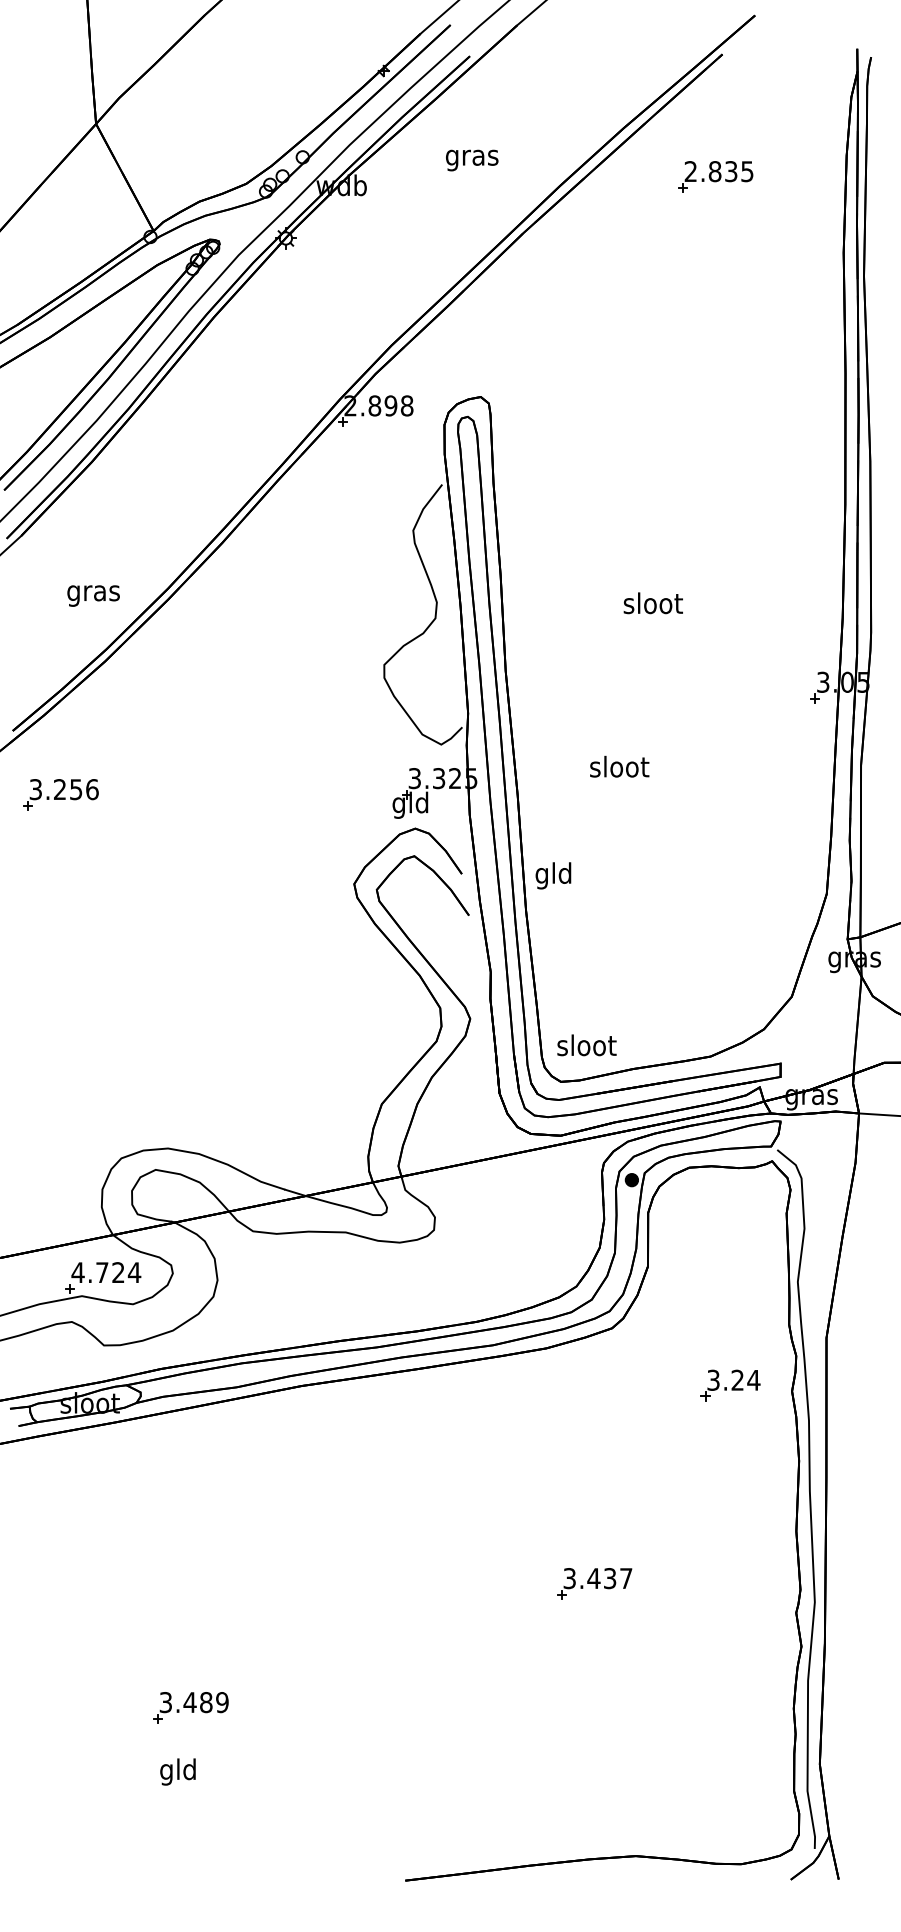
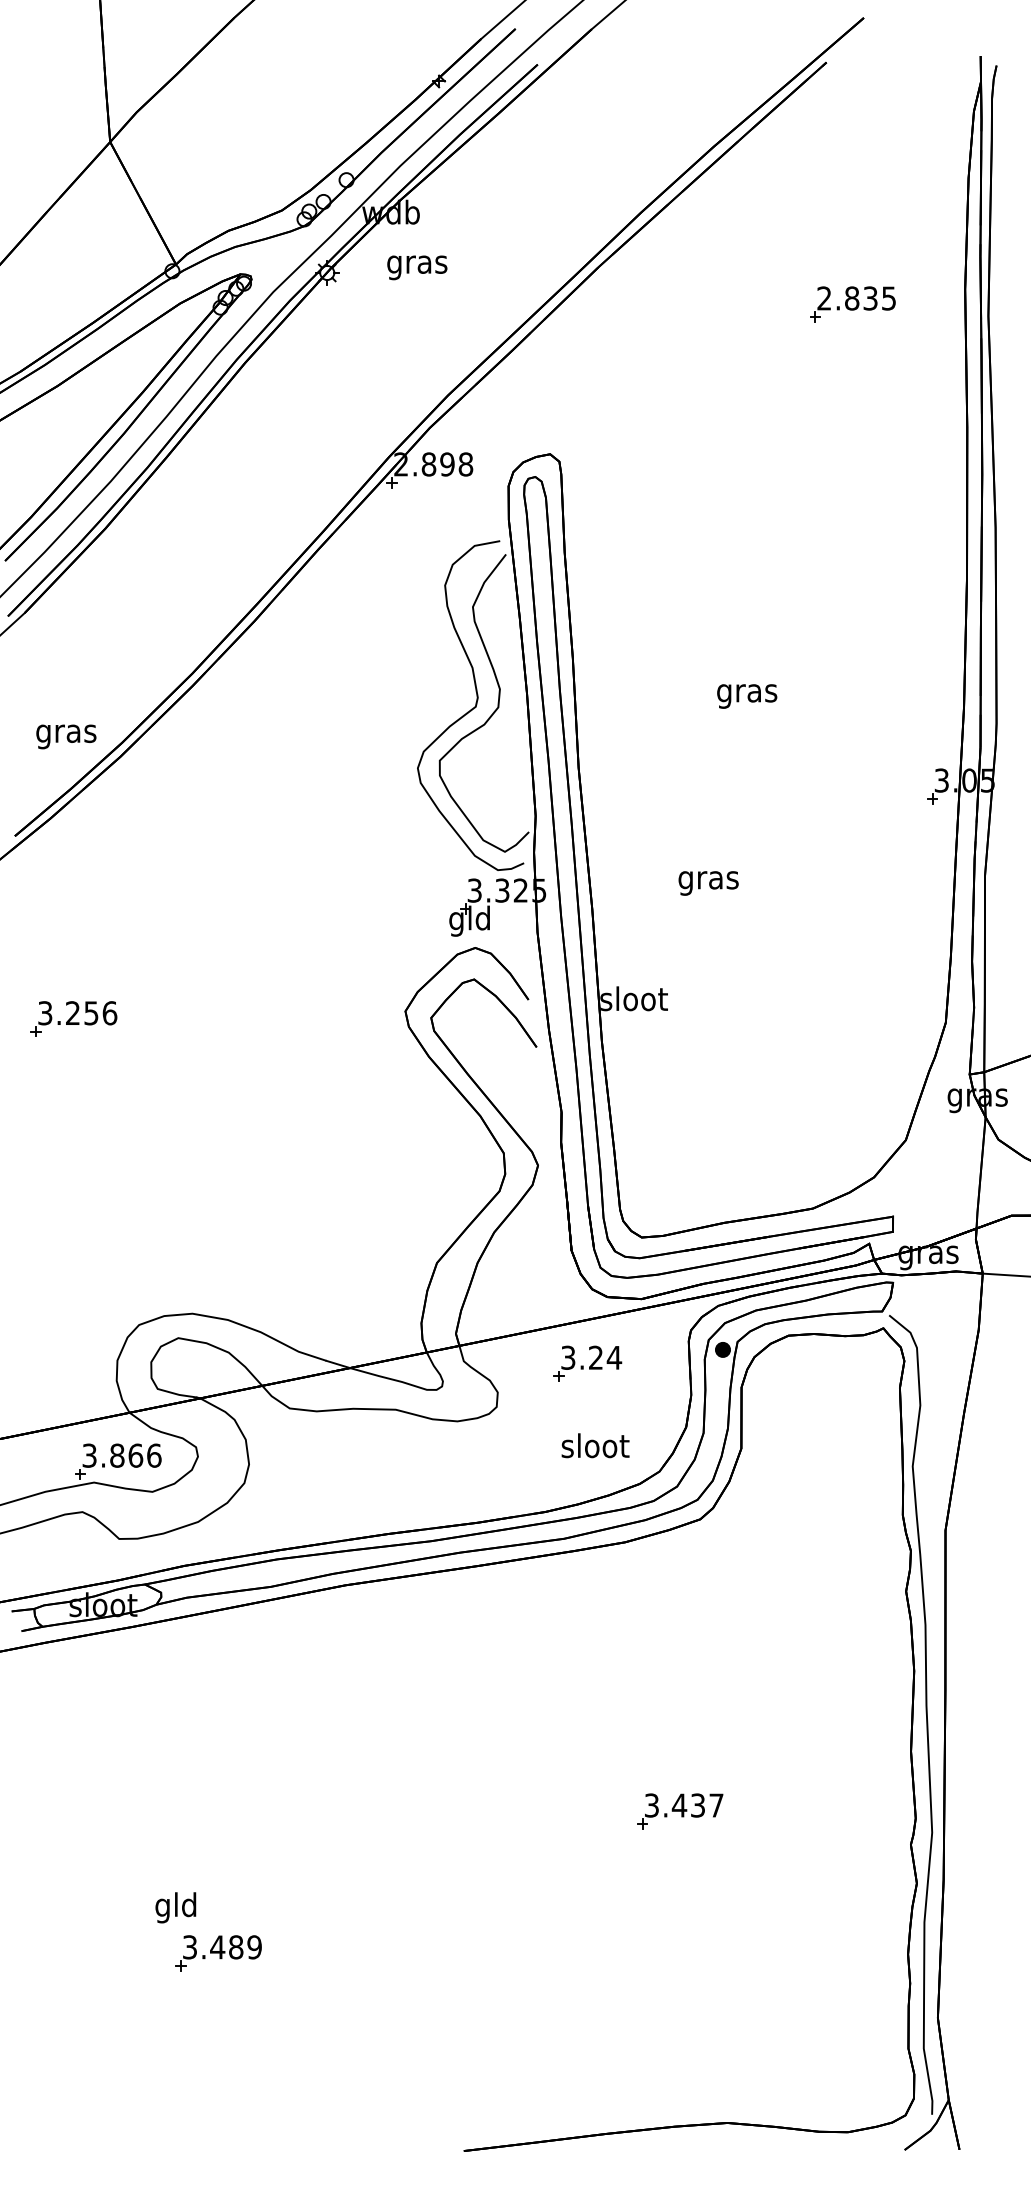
text: (472, 160) -> (417, 267), moved
part: (715, 176) -> (852, 304), moved
text: (93, 595) -> (66, 736), moved
text: (653, 605) -> (747, 692), sloot -> gras
curve: (412, 619) -> (471, 708), added
text: (619, 768) -> (708, 879), sloot -> gras
part: (60, 794) -> (73, 1018), moved
text: (553, 875) -> (633, 1001), gld -> sloot
text: (586, 1045) -> (595, 1445), moved
text: (105, 1272) -> (121, 1455), 4.724 -> 3.866
part: (730, 1385) -> (587, 1363), moved
text: (177, 1771) -> (175, 1907), moved

